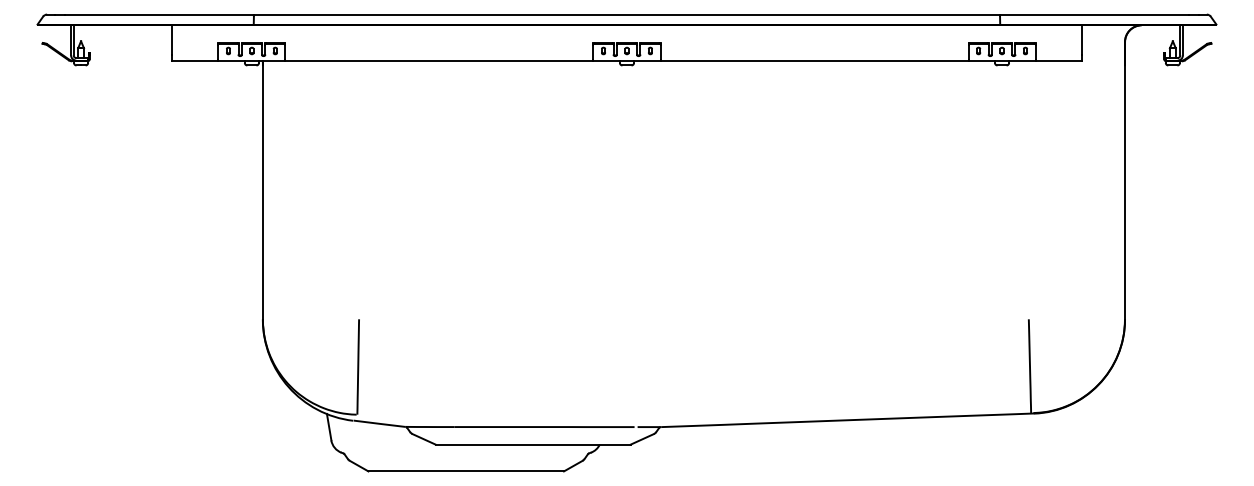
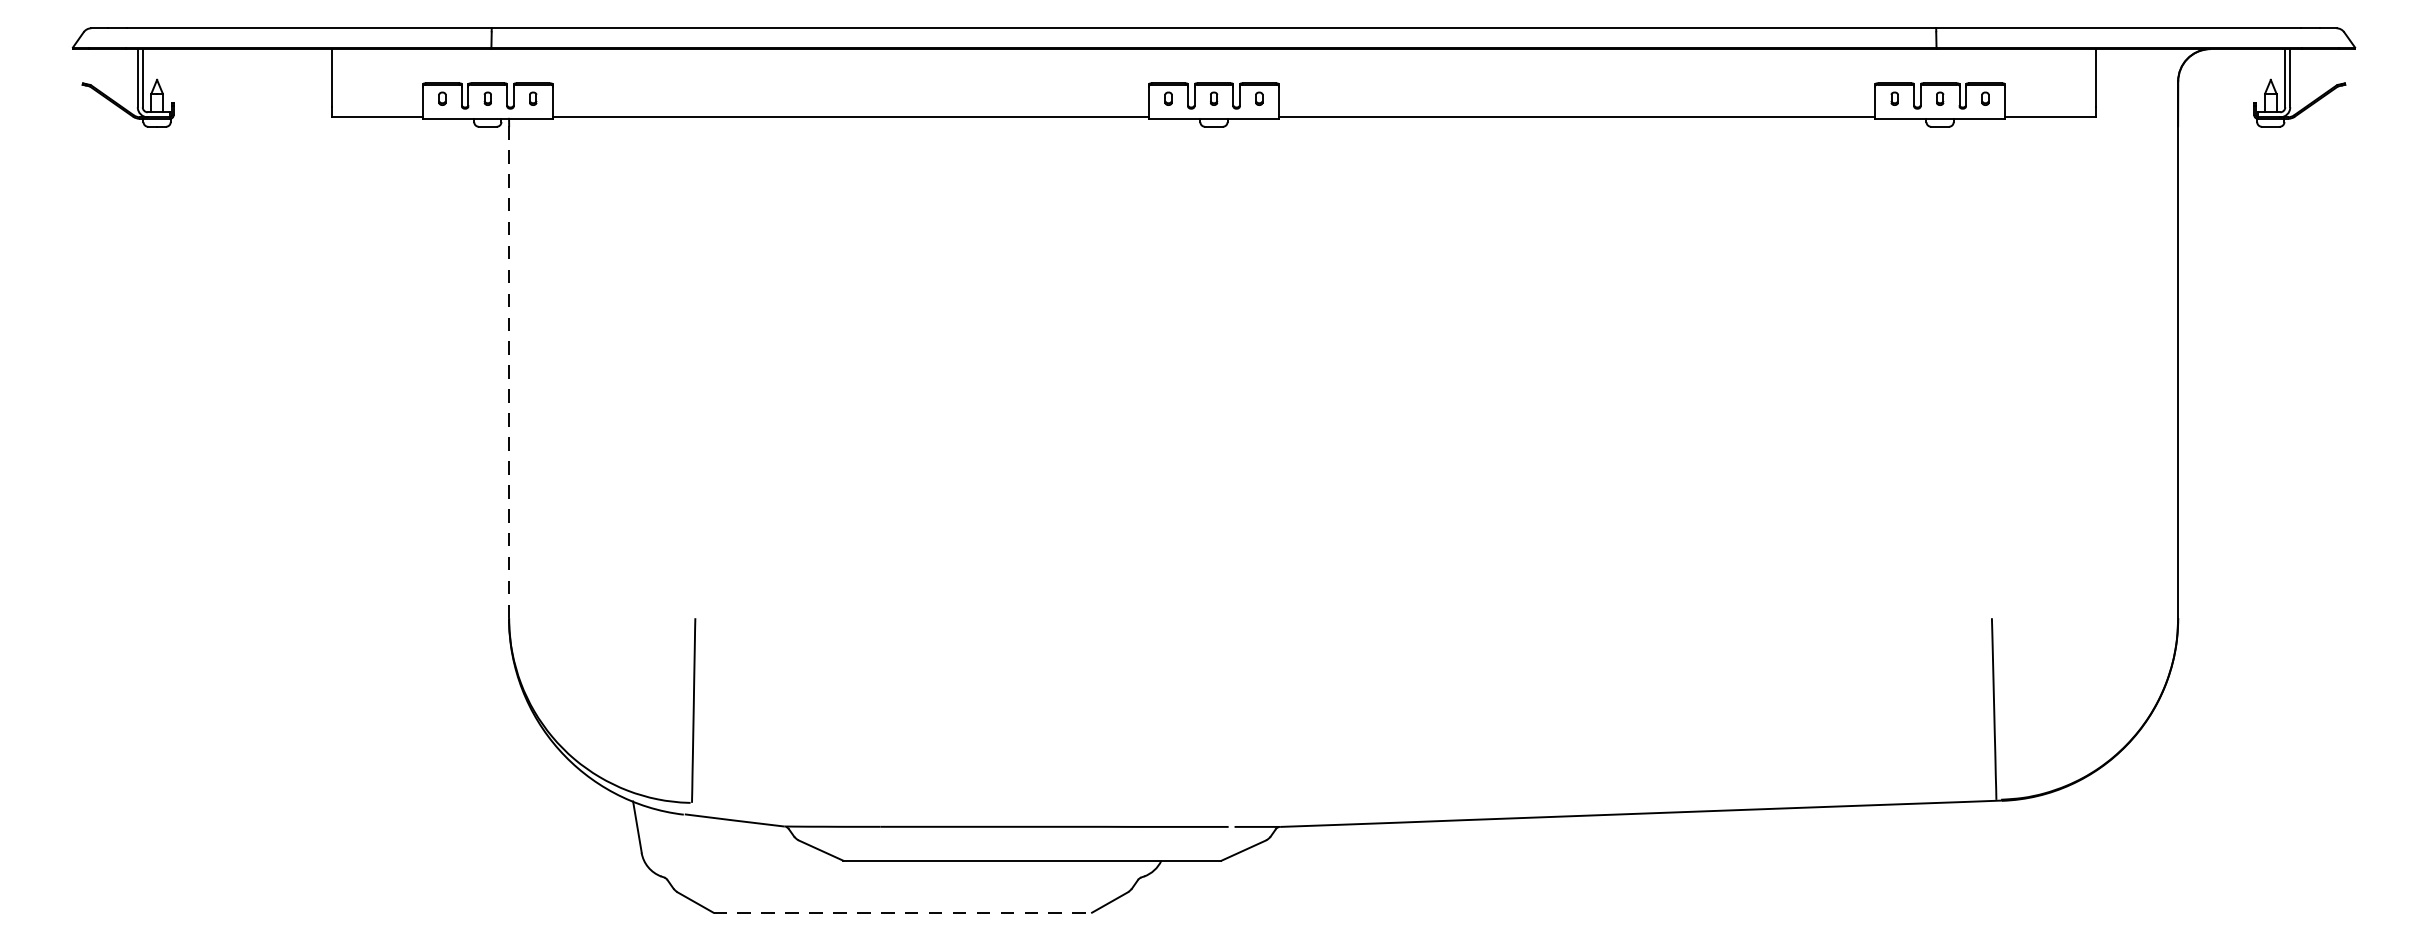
line: (262, 190) -> (508, 368), solid -> dashed
line: (466, 471) -> (903, 912), solid -> dashed

